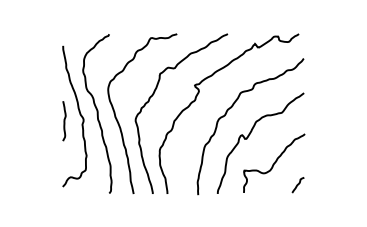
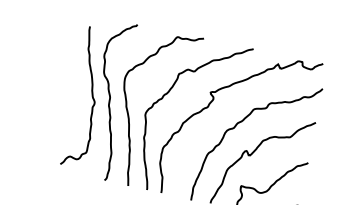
curve: (64, 121) -> (75, 100), removed

